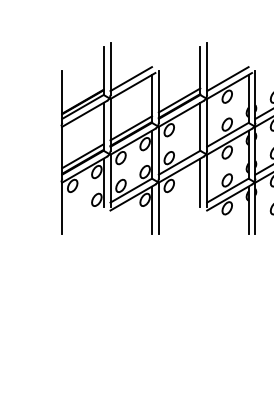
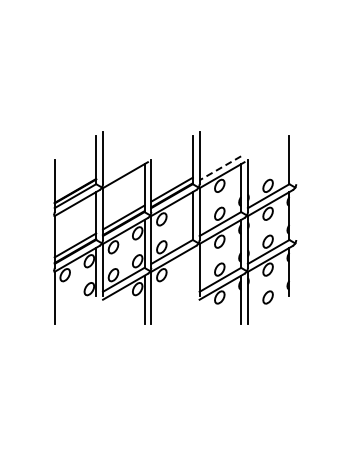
line: (130, 79) -> (123, 168), removed
line: (227, 79) -> (220, 168), solid -> dashed
line: (199, 182) -> (192, 271), removed

